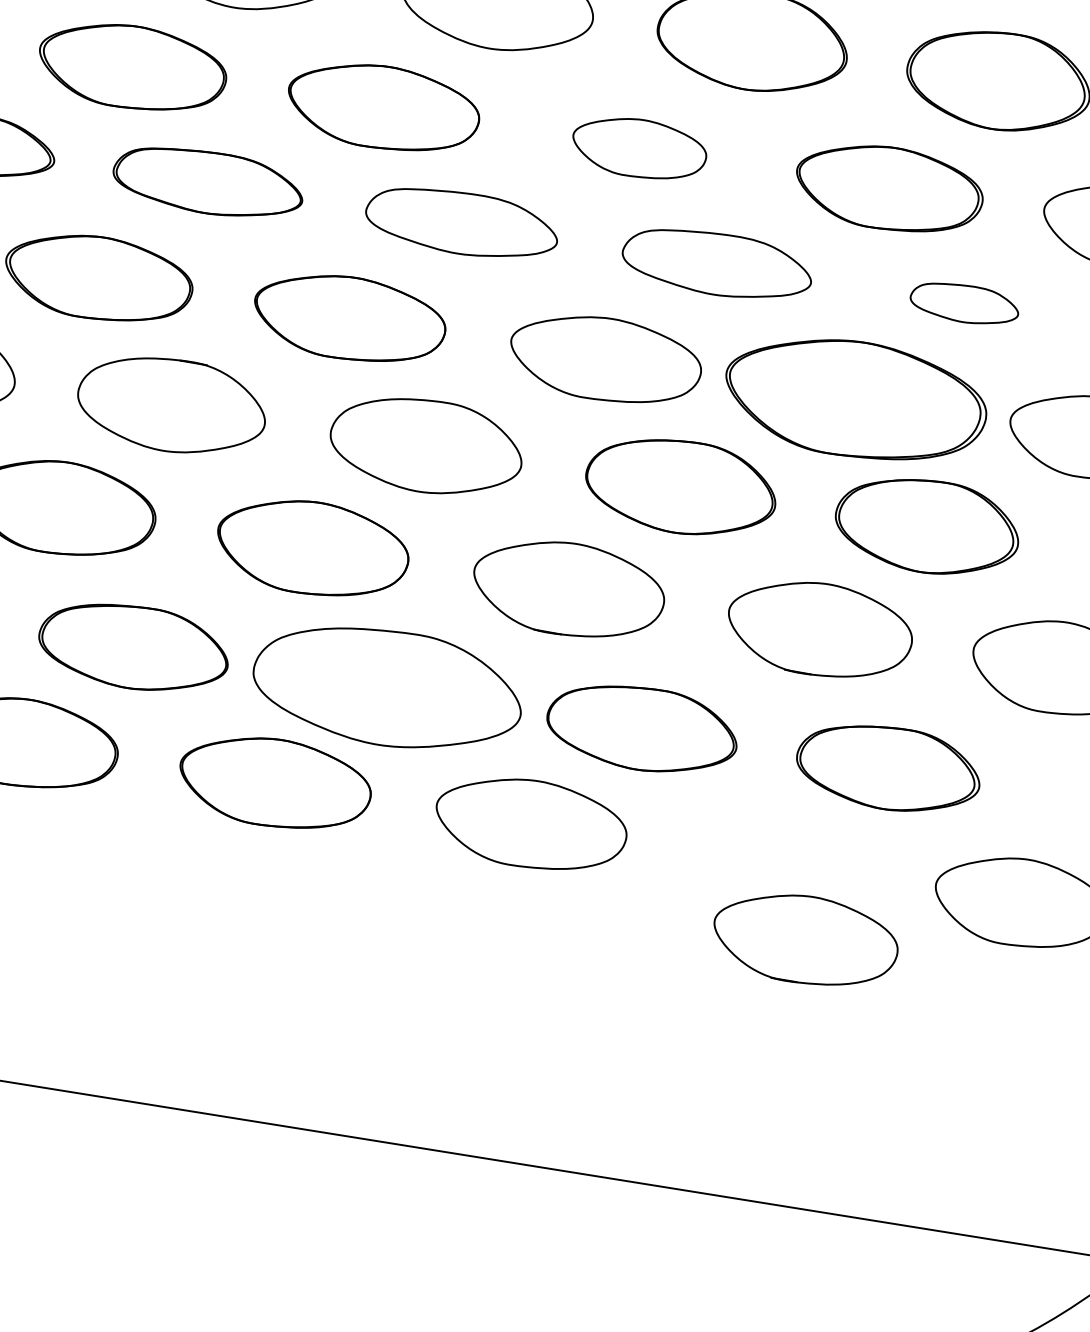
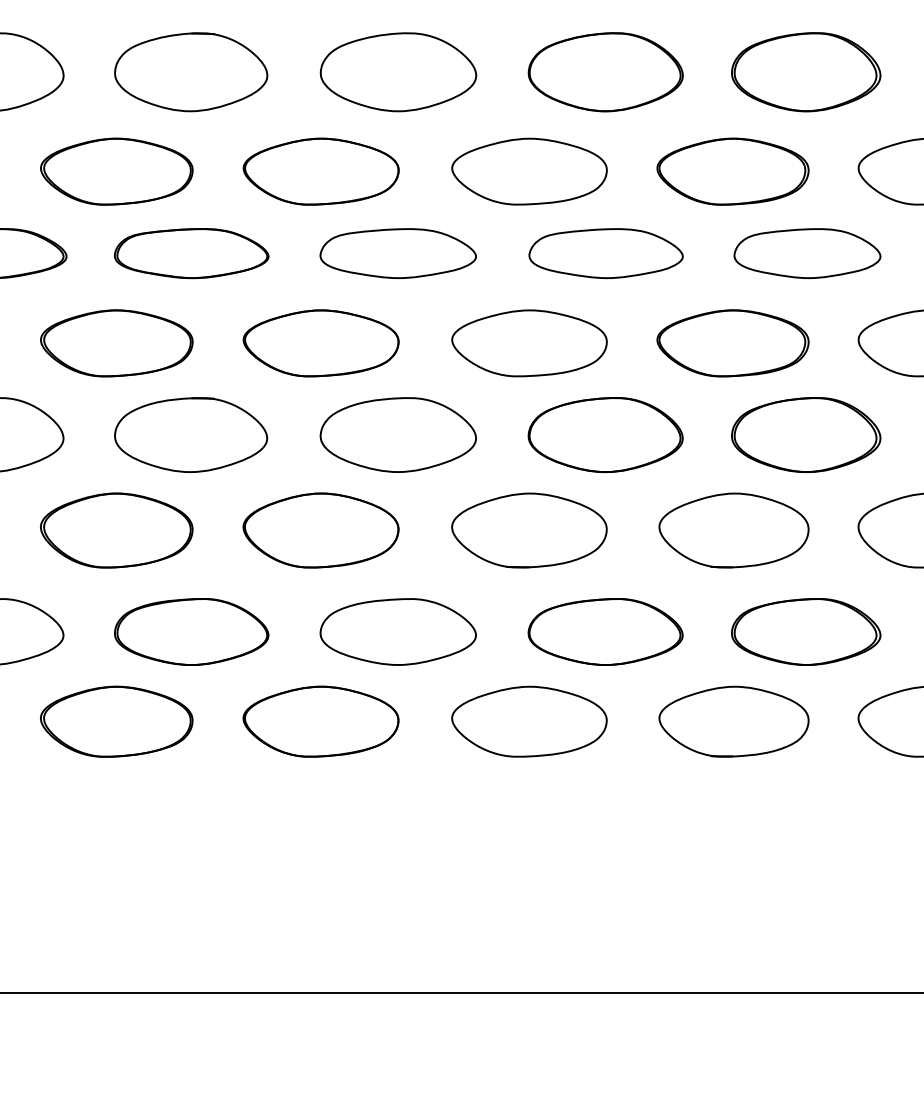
part: (639, 148) -> (529, 171), size x1.43
part: (964, 303) -> (807, 253), size x1.67
part: (854, 399) -> (732, 343), size x0.71
part: (386, 687) -> (397, 631), size x0.71
part: (804, 939) -> (733, 721), moved

